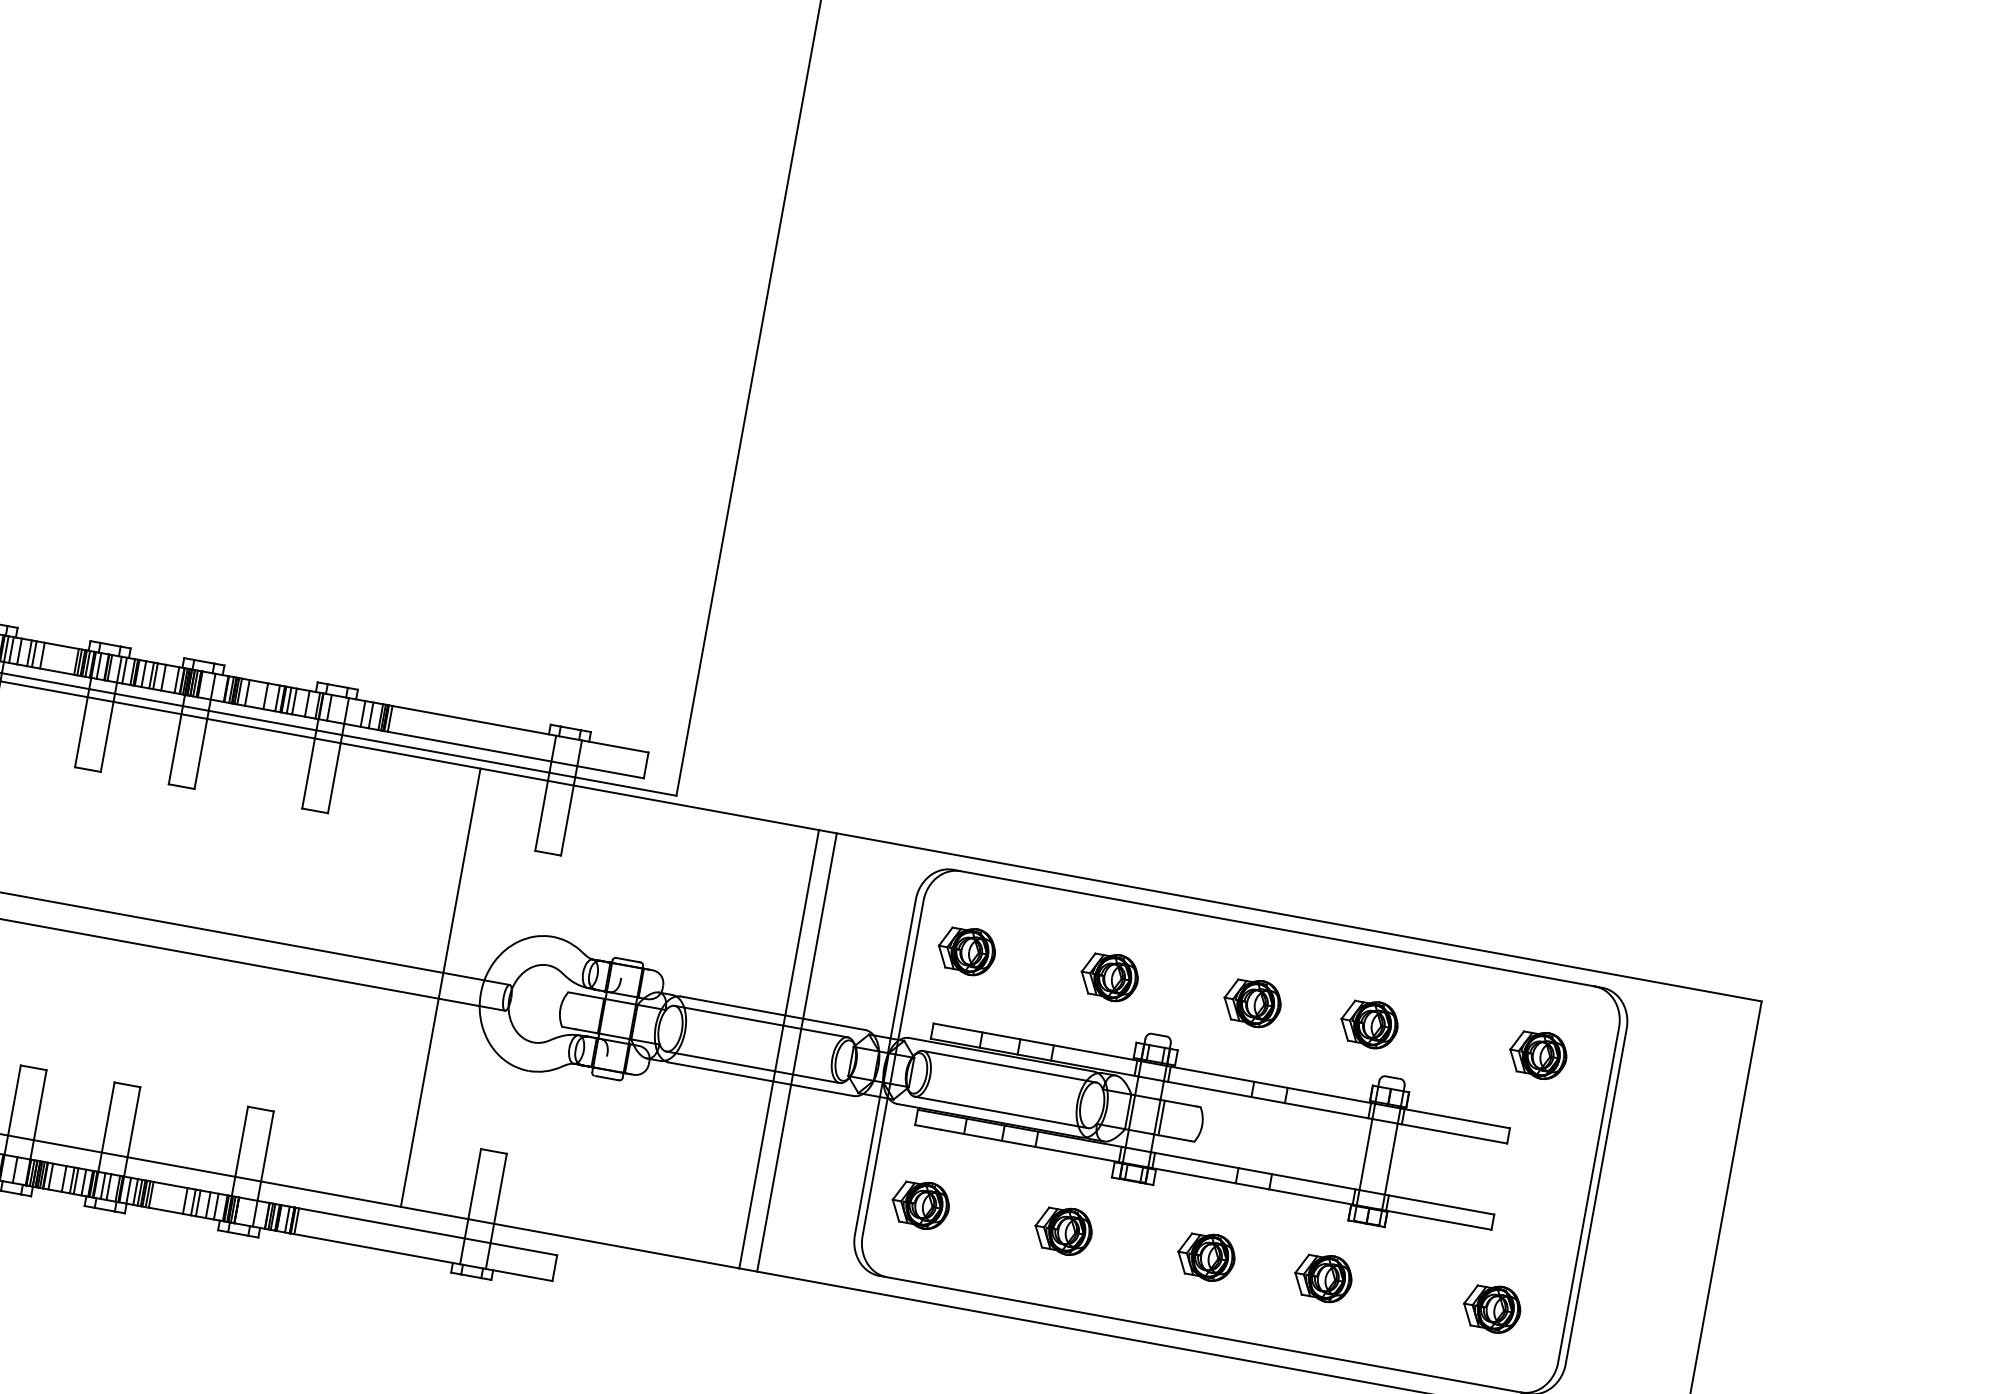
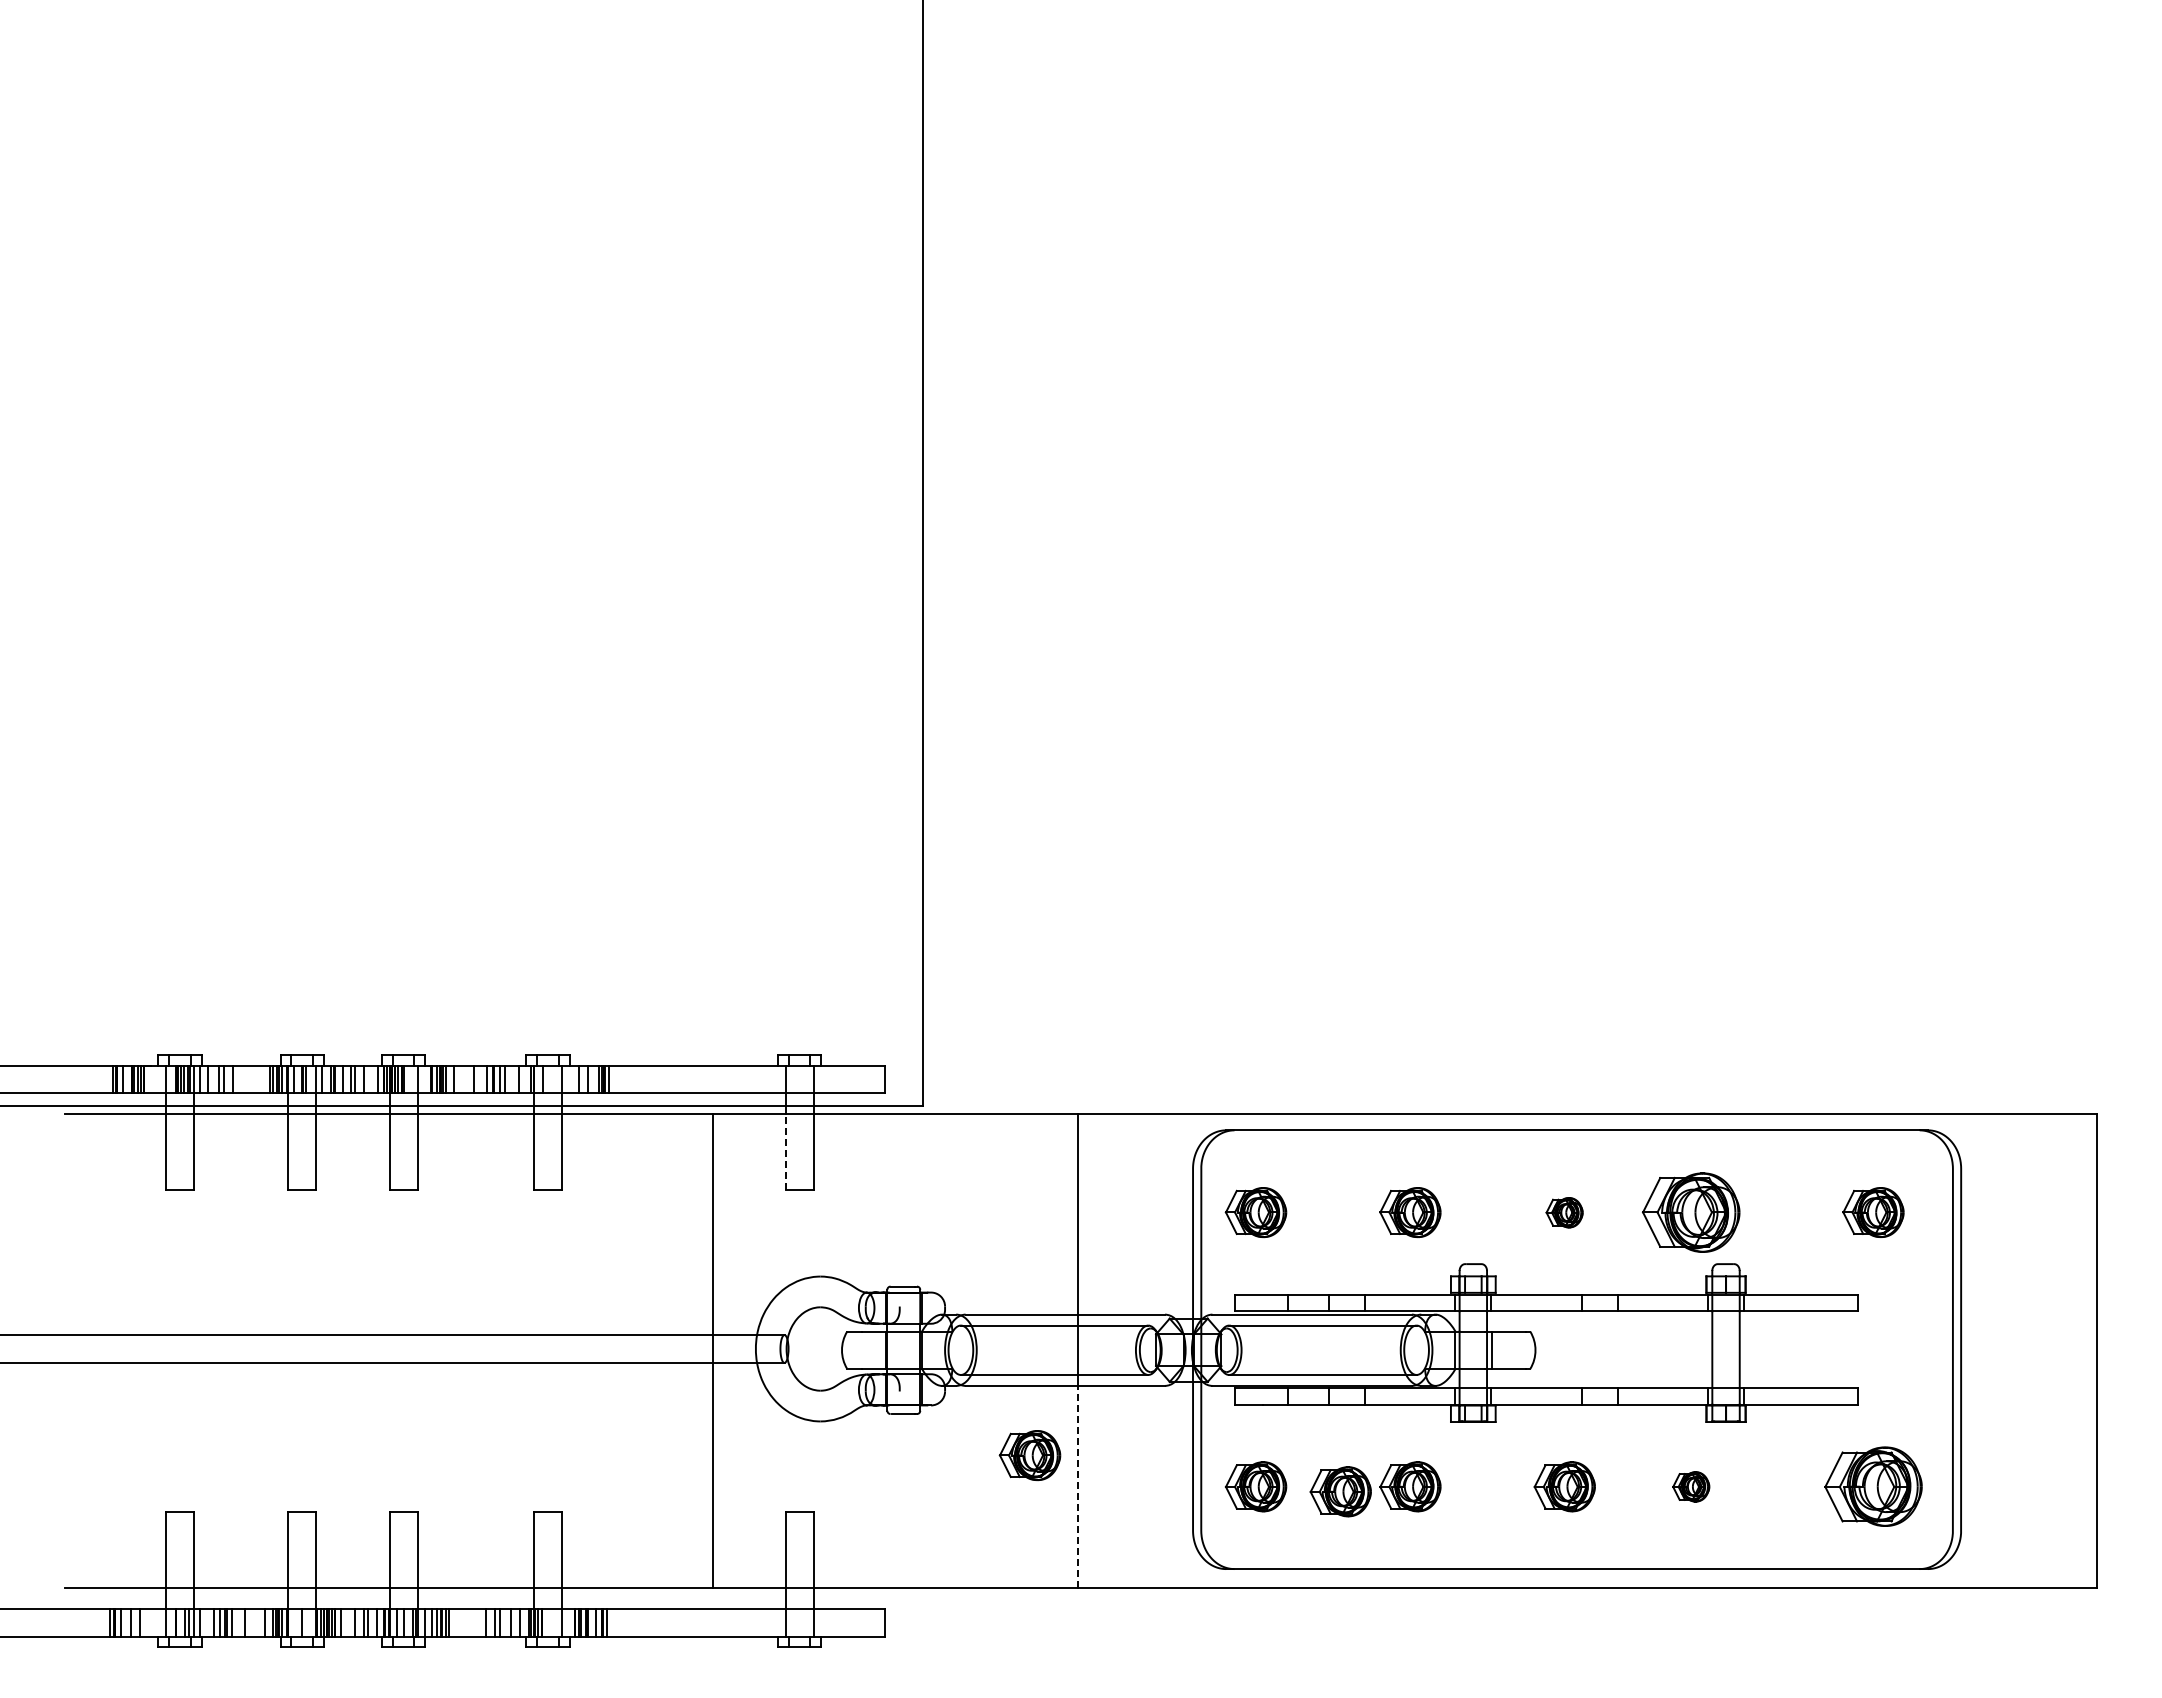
line: (541, 816) -> (785, 1152), solid -> dashed
part: (1252, 1002) -> (1564, 1212), size x0.6
part: (1368, 1023) -> (1690, 1212), size x1.6
line: (796, 1051) -> (1097, 1350), removed
part: (716, 1137) -> (1029, 1455), added
line: (756, 1174) -> (1078, 1486), solid -> dashed
part: (998, 1223) -> (1340, 1491), added
part: (1323, 1277) -> (1691, 1486), size x0.6
part: (1492, 1308) -> (1873, 1486), size x1.6

